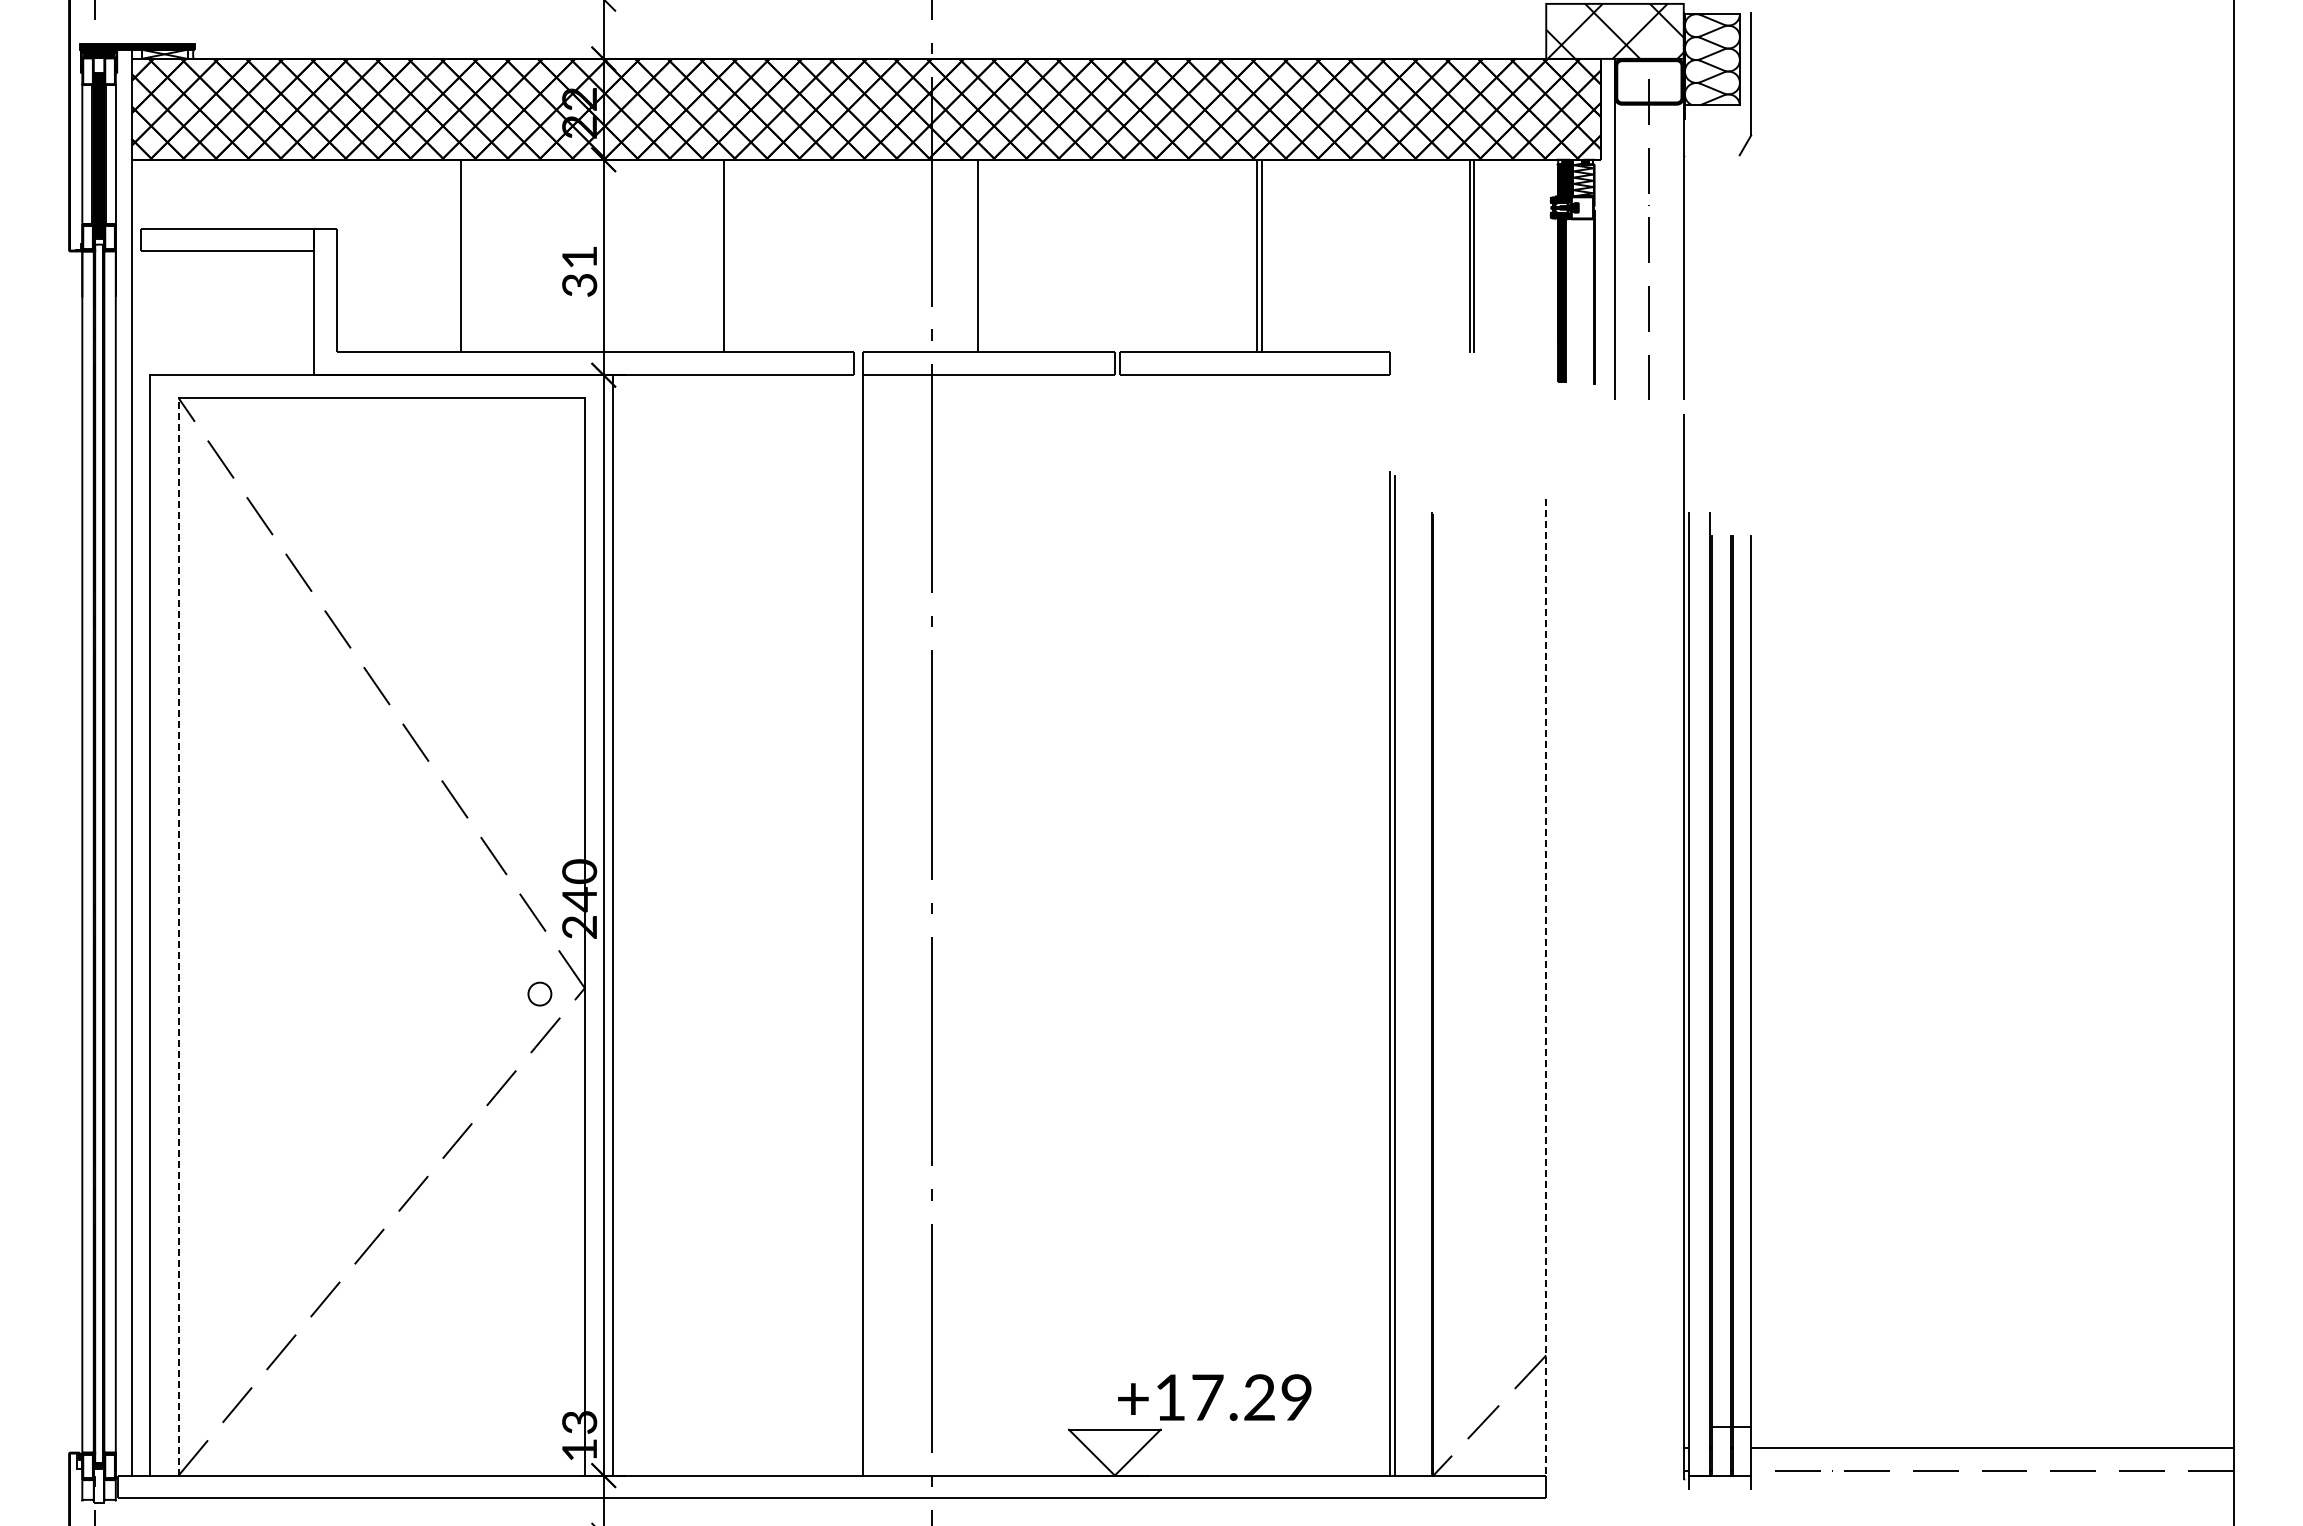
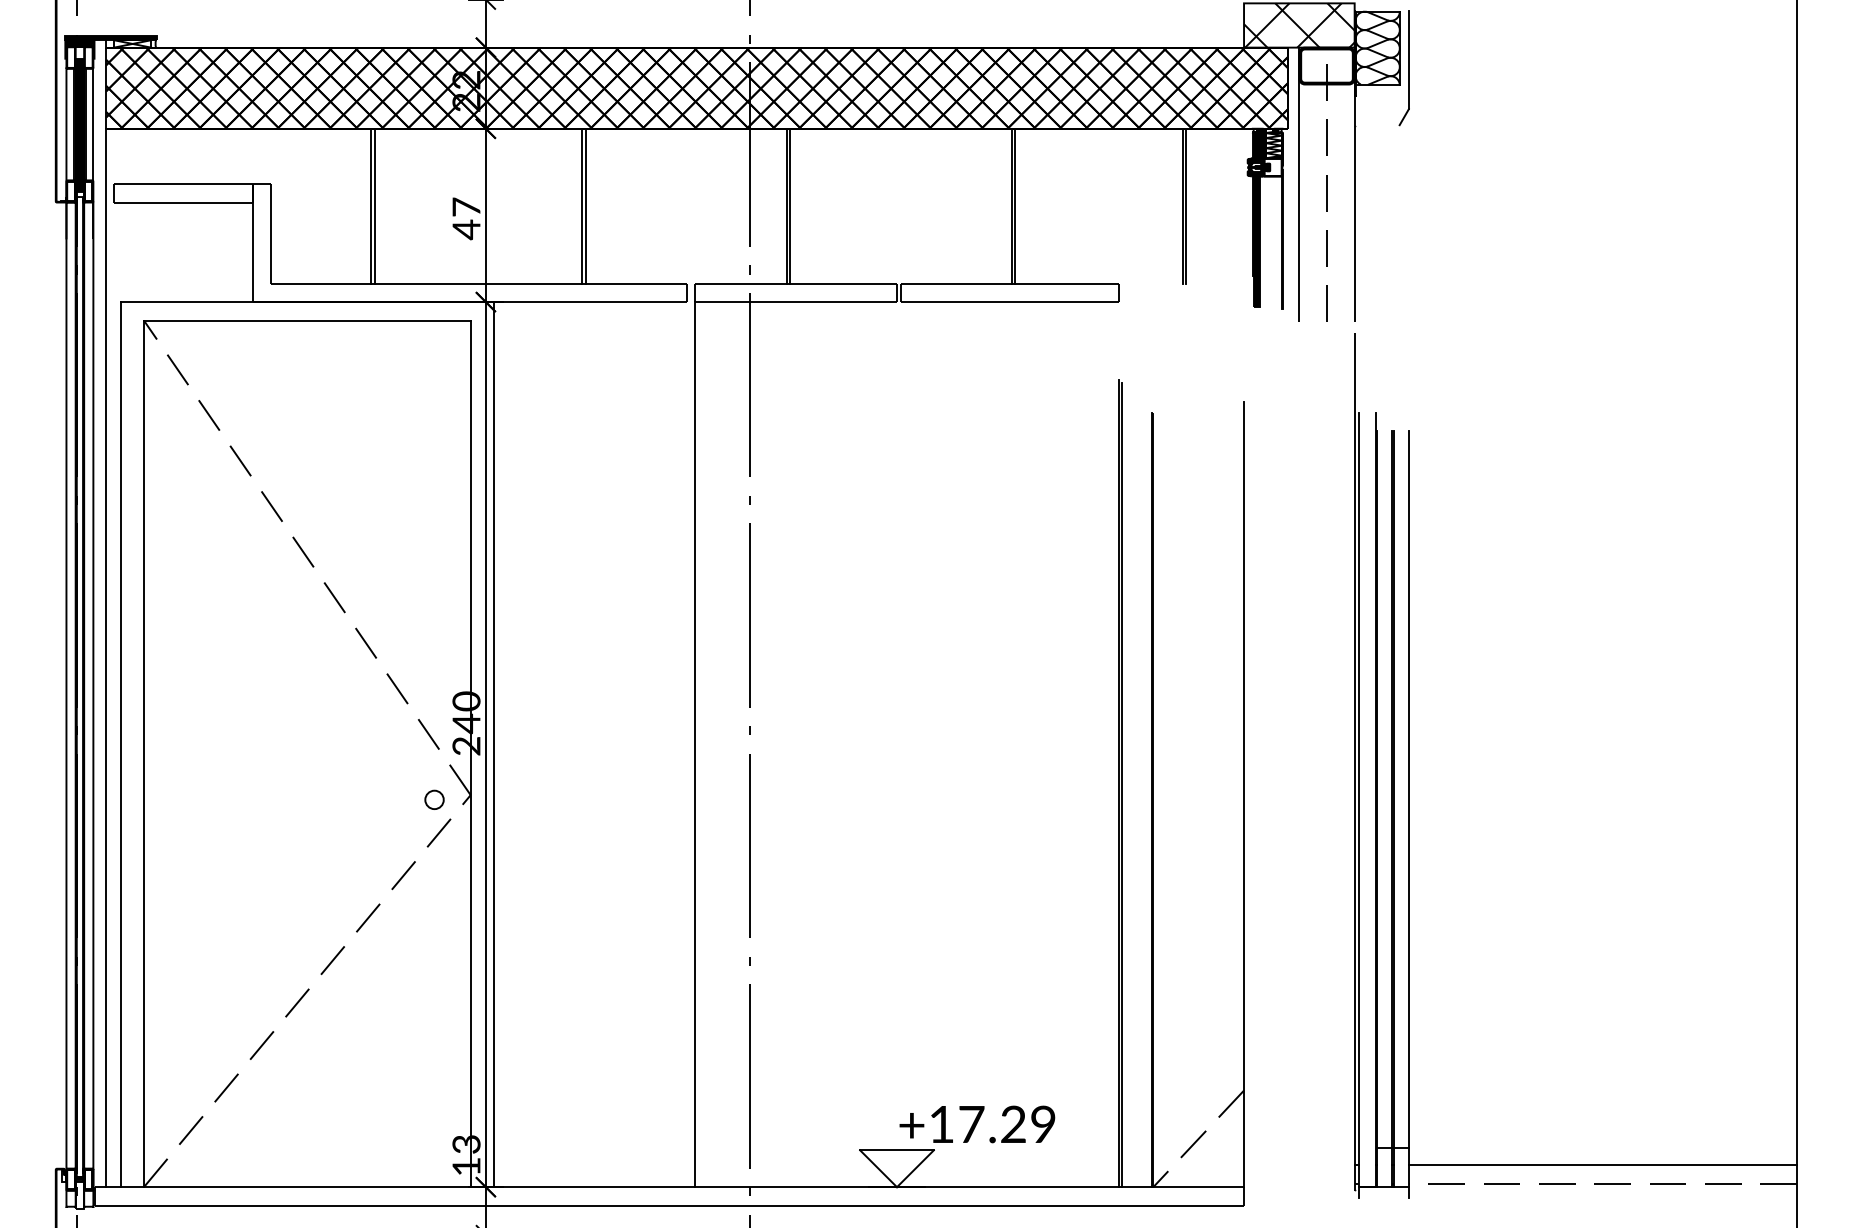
line: (465, 255) -> (374, 205), added
line: (728, 255) -> (586, 205), added
line: (982, 255) -> (790, 205), added
text: (579, 271) -> (466, 218), 31 -> 47
line: (178, 936) -> (143, 753), dashed -> solid
line: (1546, 987) -> (1244, 794), dashed -> solid

